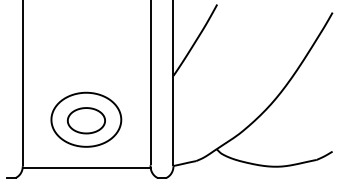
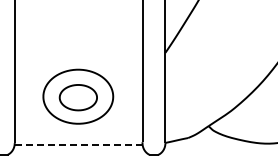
line: (87, 167) -> (79, 144), solid -> dashed

